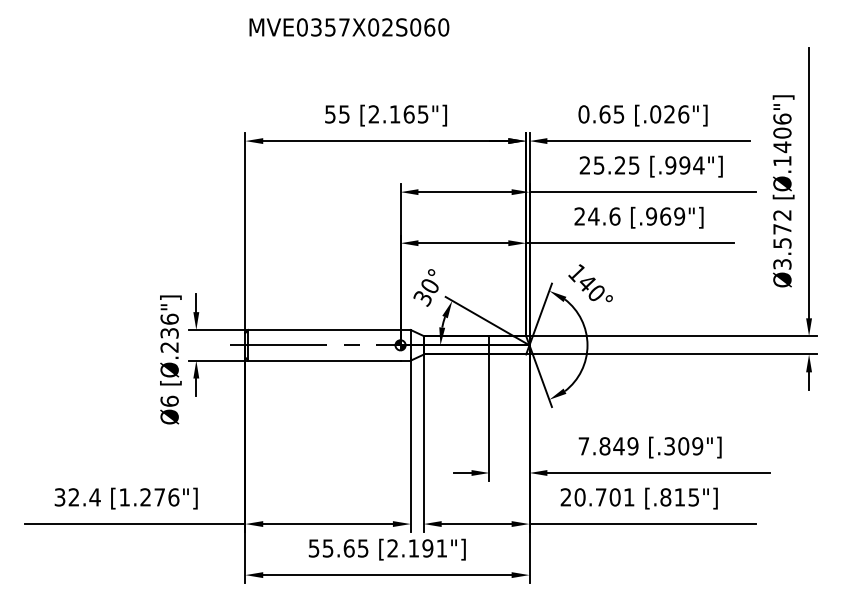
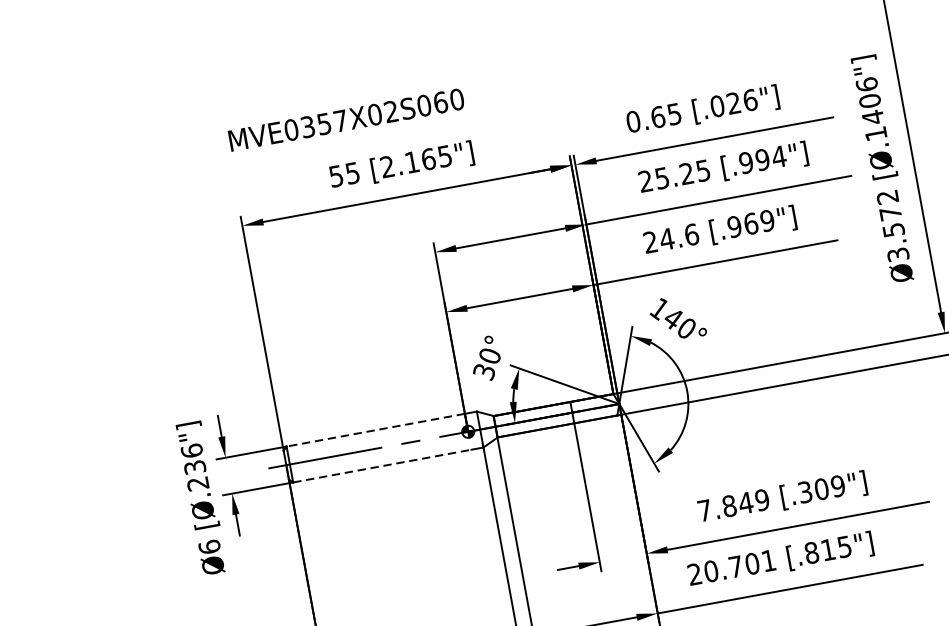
text: (349, 27) -> (346, 119), moved
line: (323, 330) -> (374, 430), solid -> dashed
line: (324, 360) -> (382, 465), solid -> dashed

